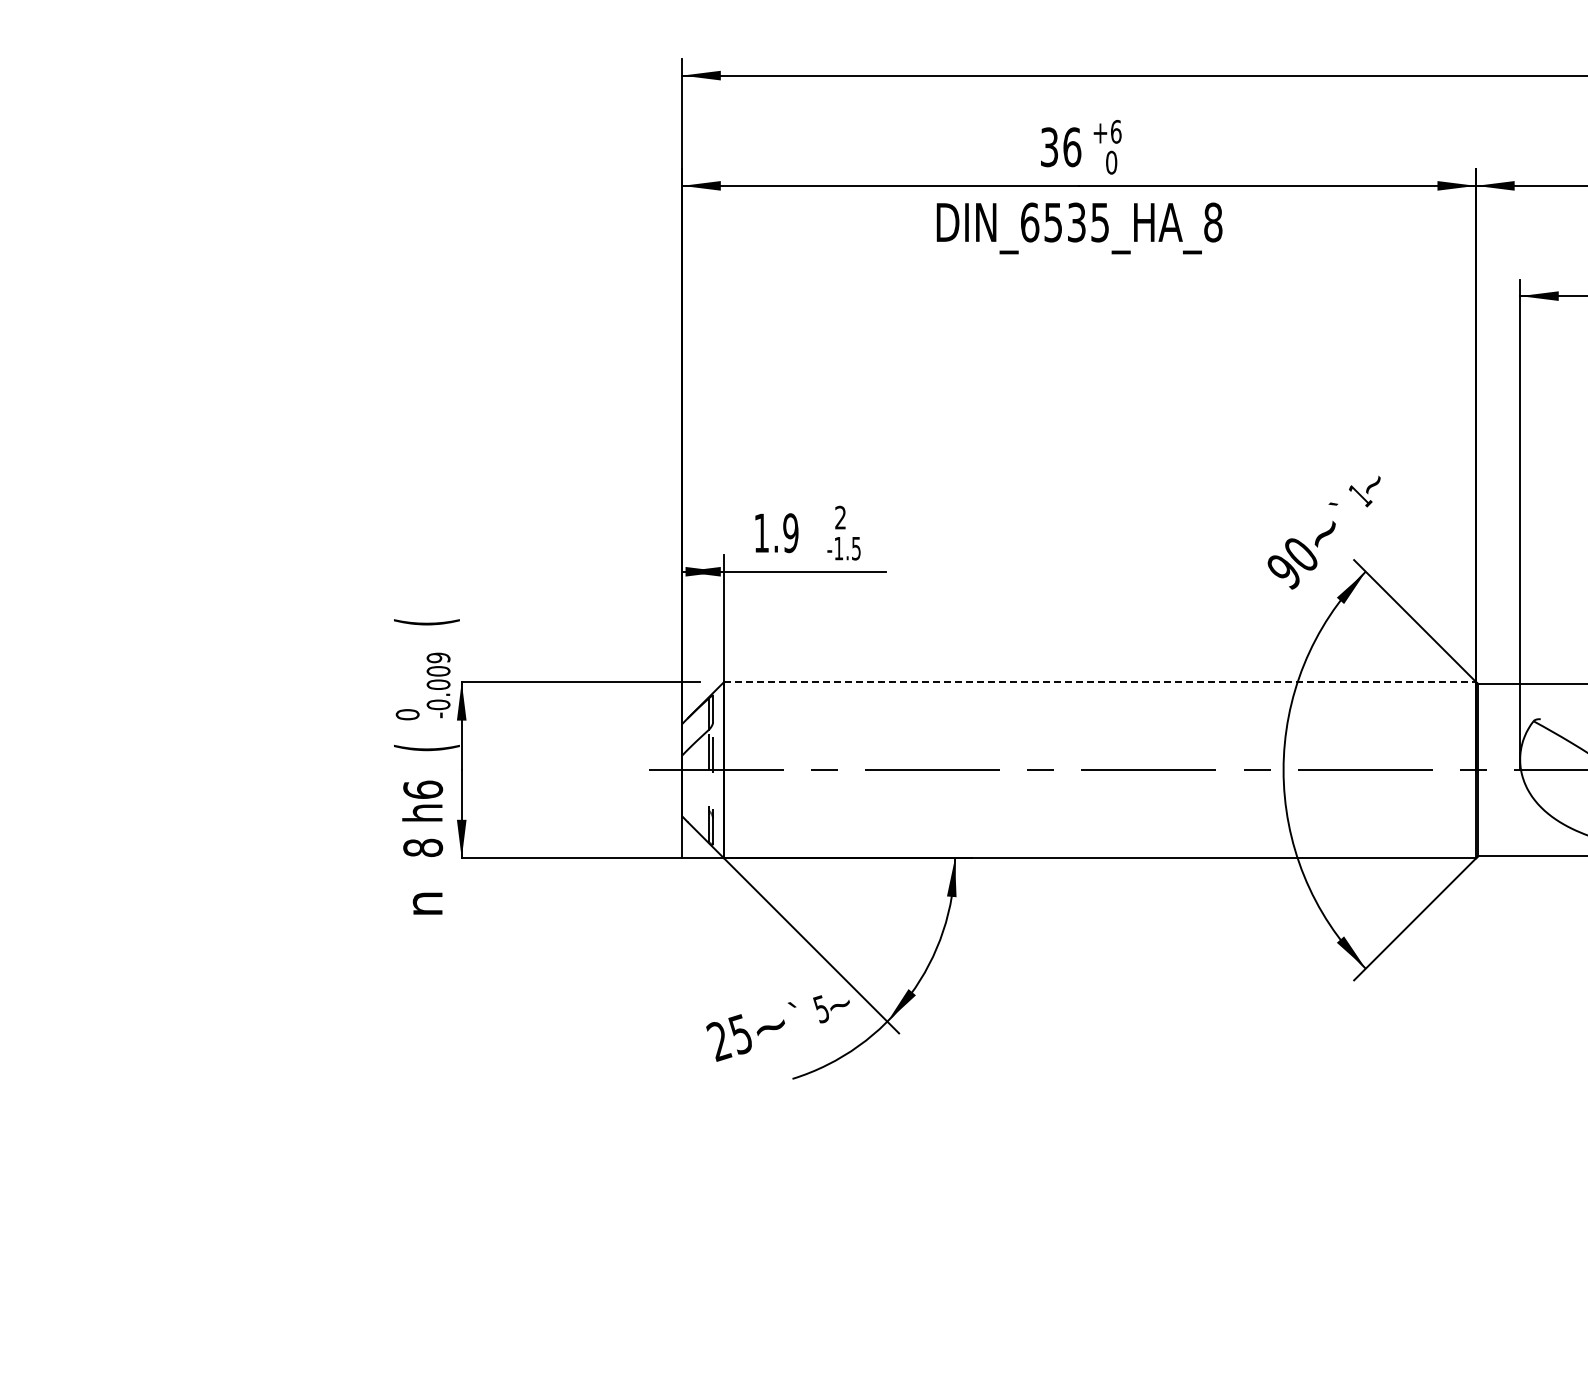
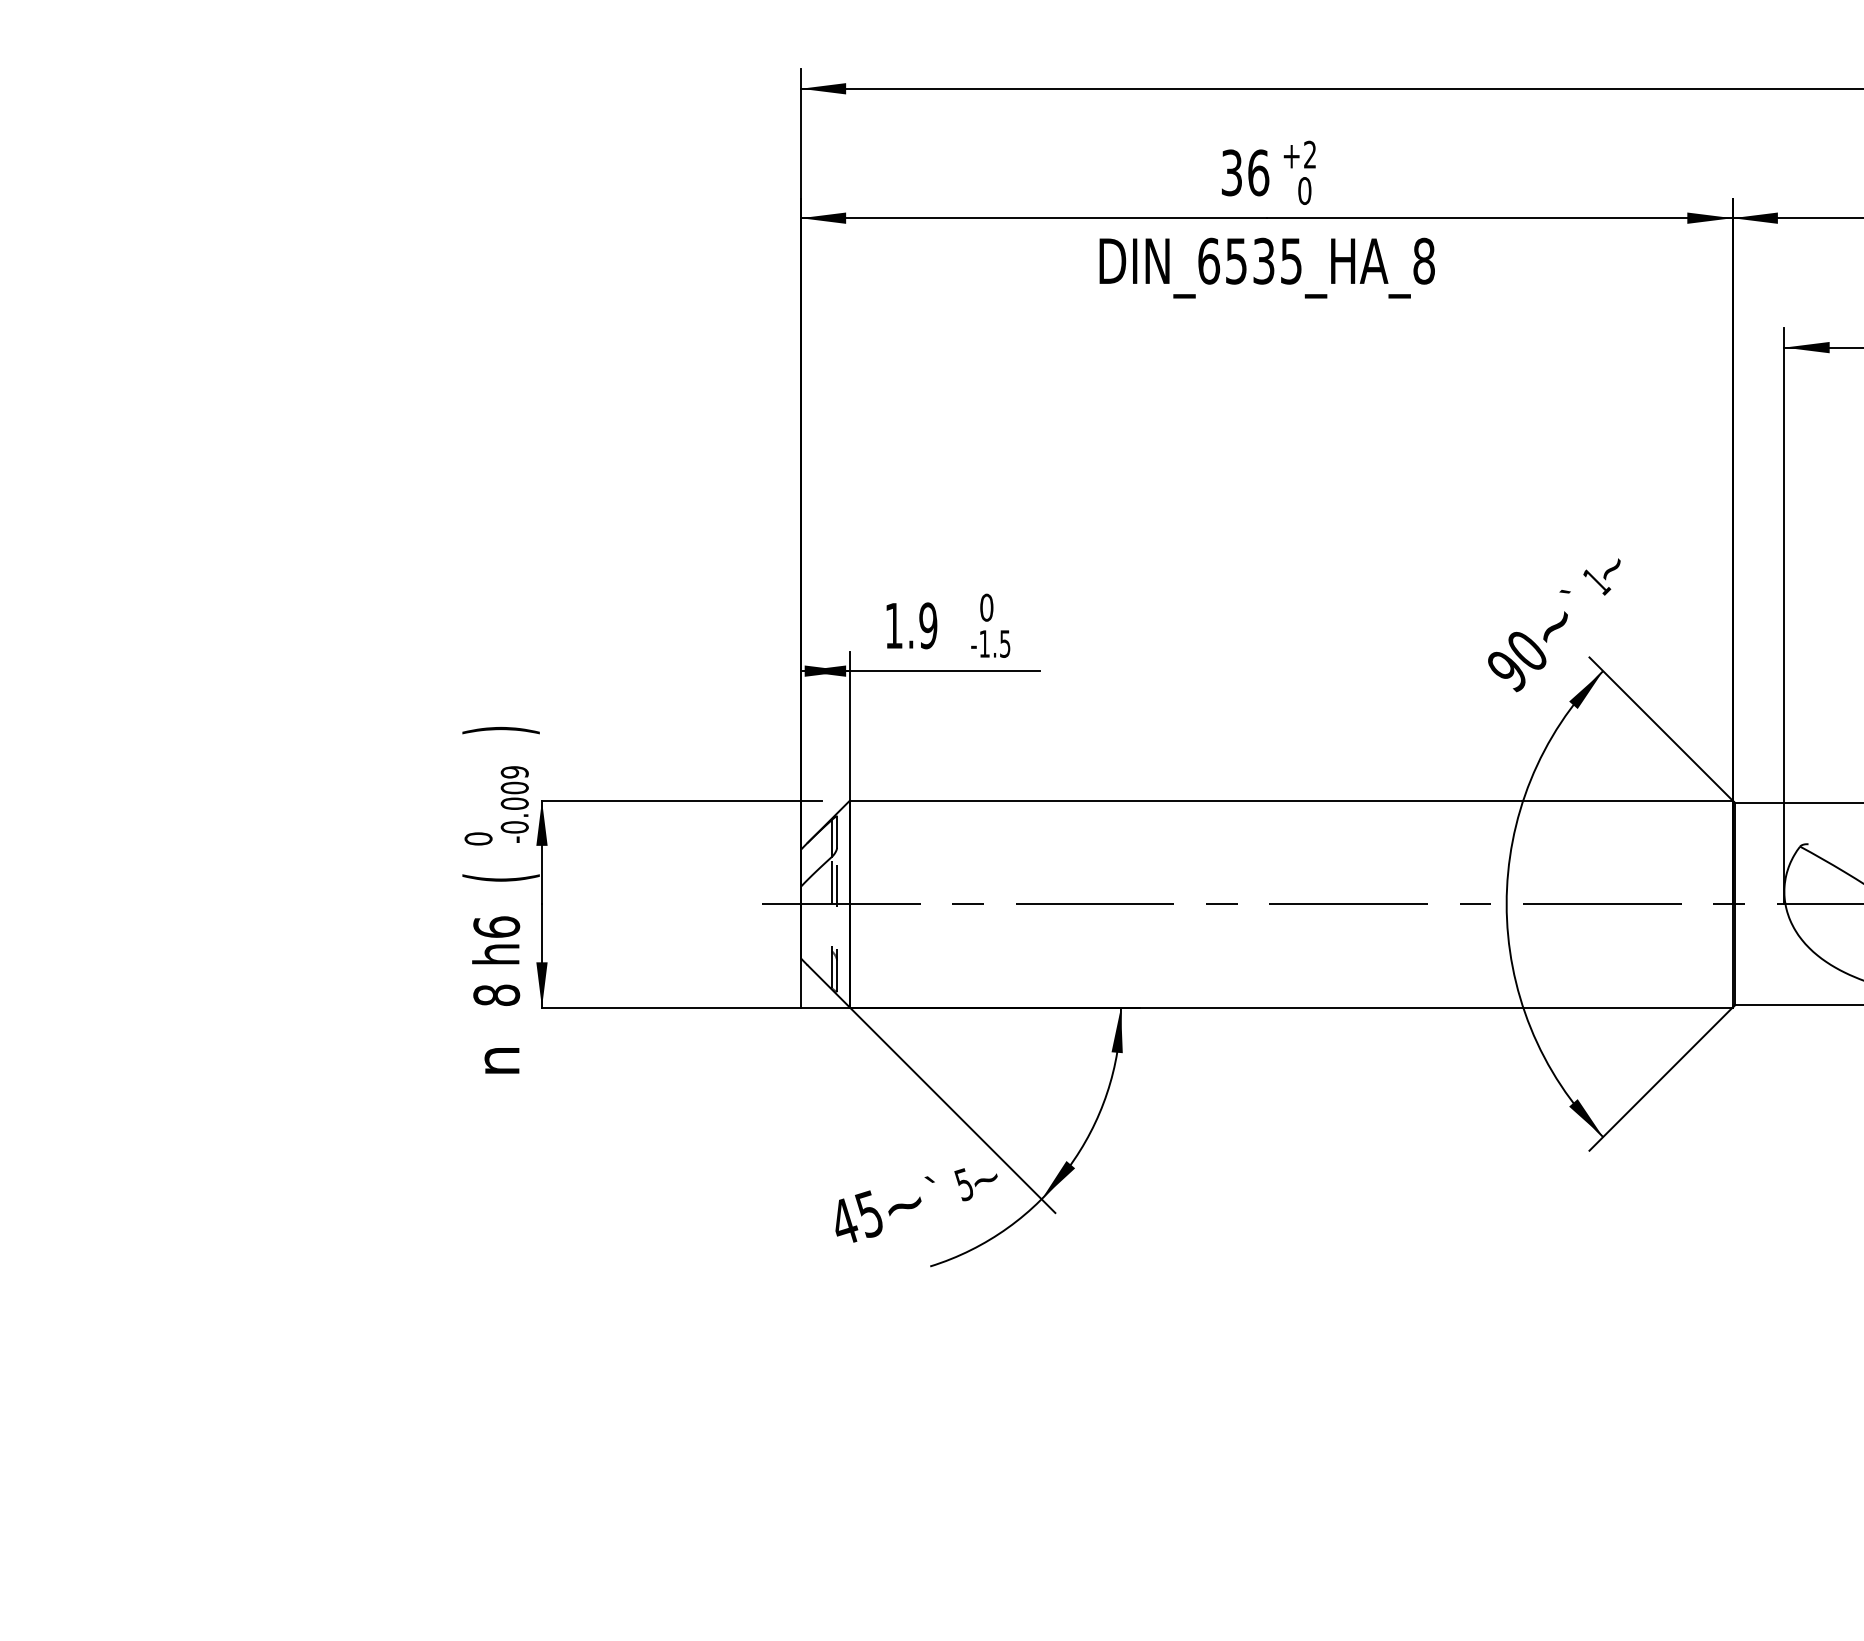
text: (1116, 131) -> (1310, 154), +6 -> +2
text: (840, 517) -> (986, 607), 2 -> 0
text: (426, 622) -> (500, 730), ( -> )
line: (1100, 682) -> (1291, 801), dashed -> solid
text: (719, 1041) -> (844, 1222), 25 -> 45

